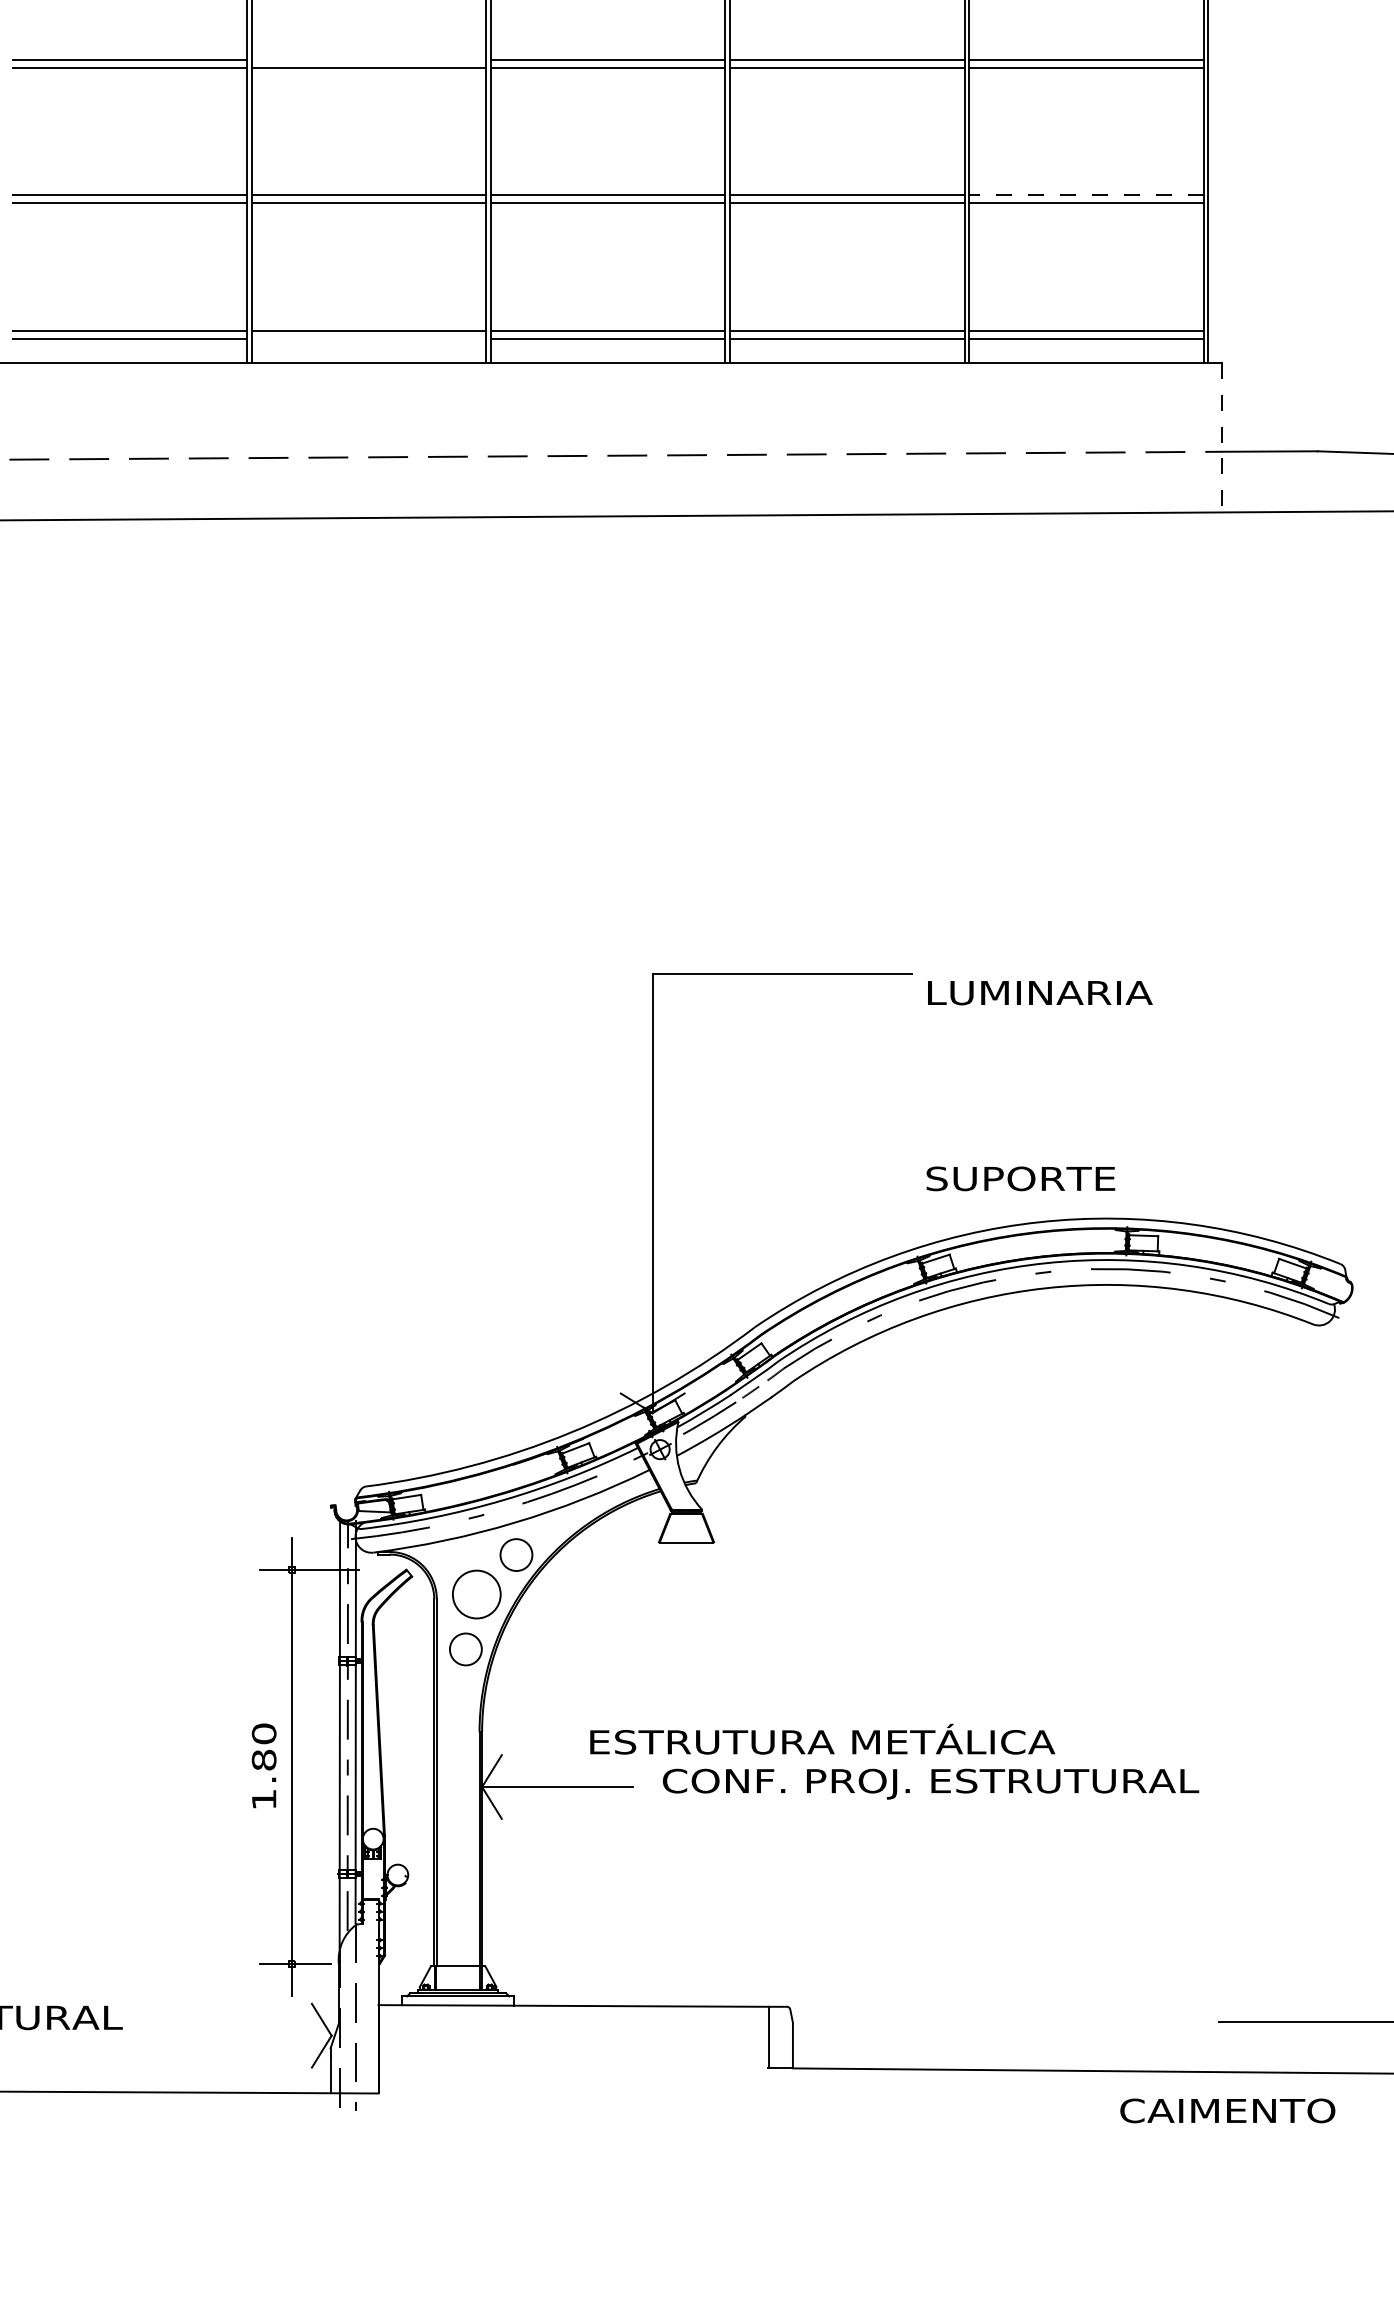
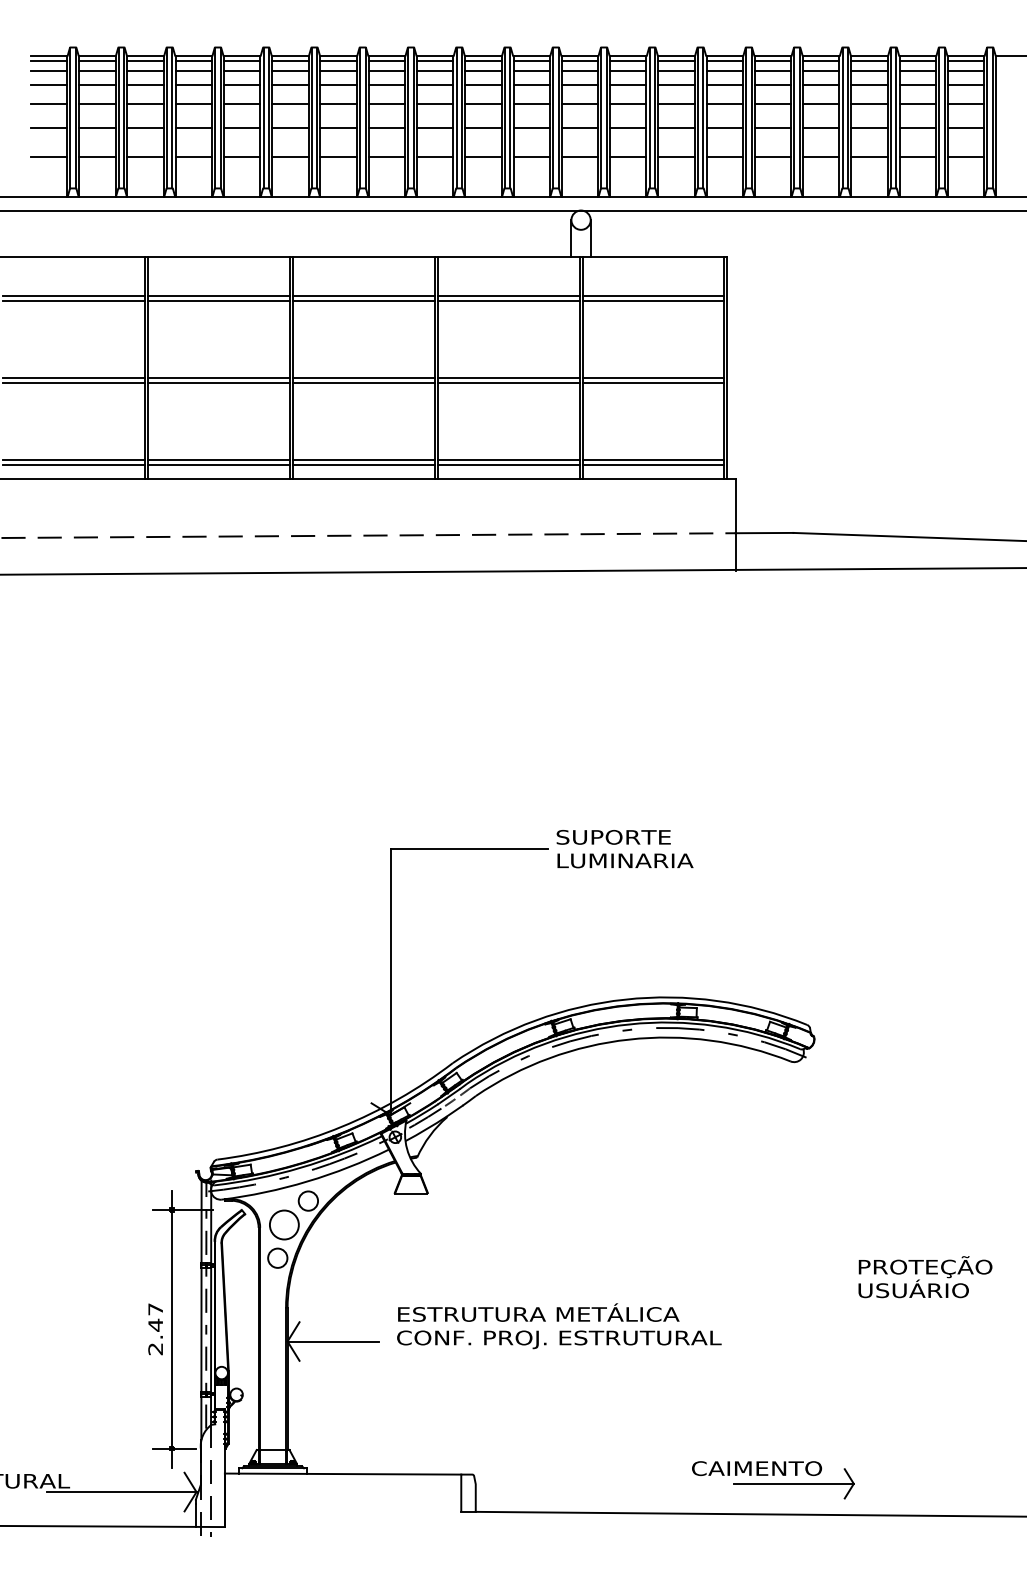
line: (369, 59) -> (219, 295), added
line: (1086, 196) -> (653, 378), dashed -> solid
line: (369, 338) -> (219, 464), added
line: (1221, 439) -> (735, 525), dashed -> solid
text: (1020, 1179) -> (613, 837), moved
text: (822, 1739) -> (538, 1312), moved
text: (263, 1767) -> (155, 1329), 1.80 -> 2.47
line: (207, 2036) -> (121, 1492), added
text: (1228, 2110) -> (757, 1468), moved

